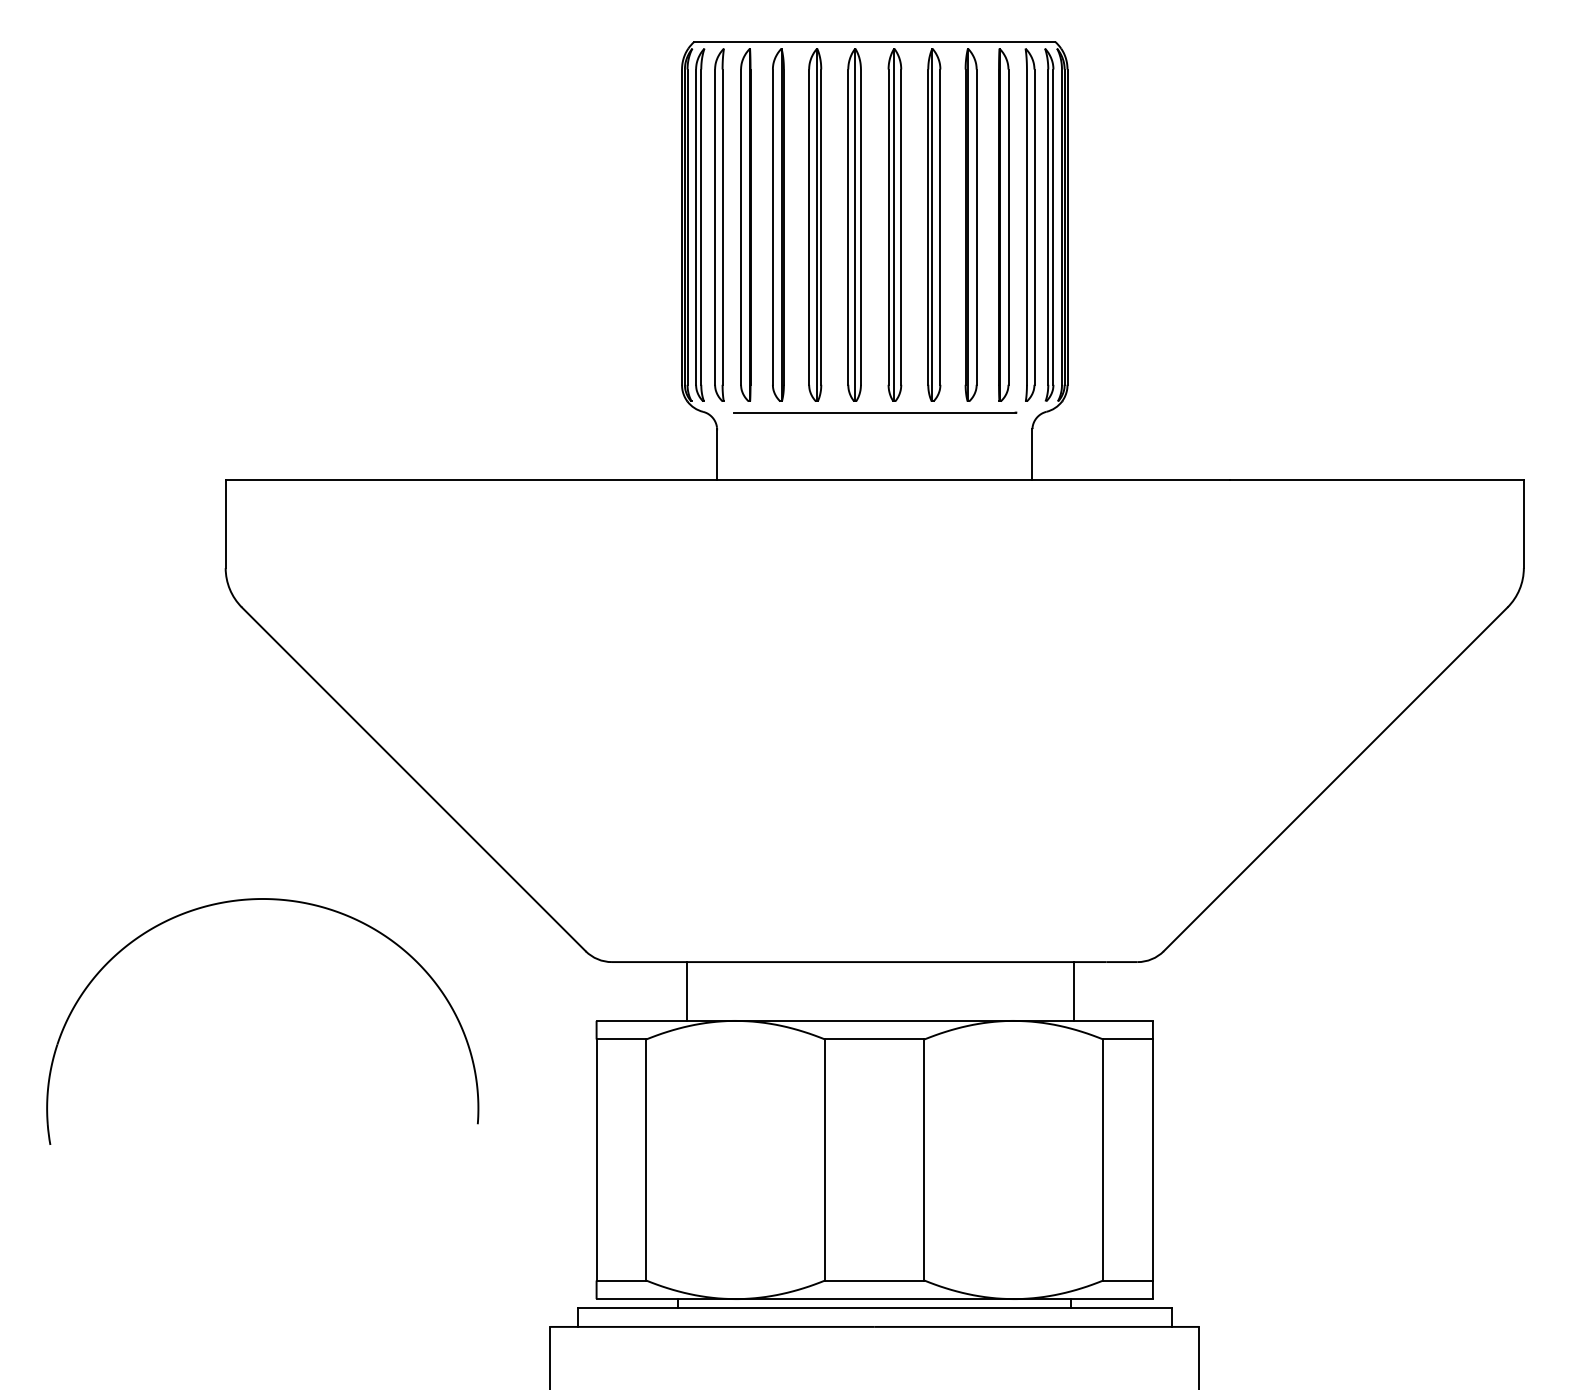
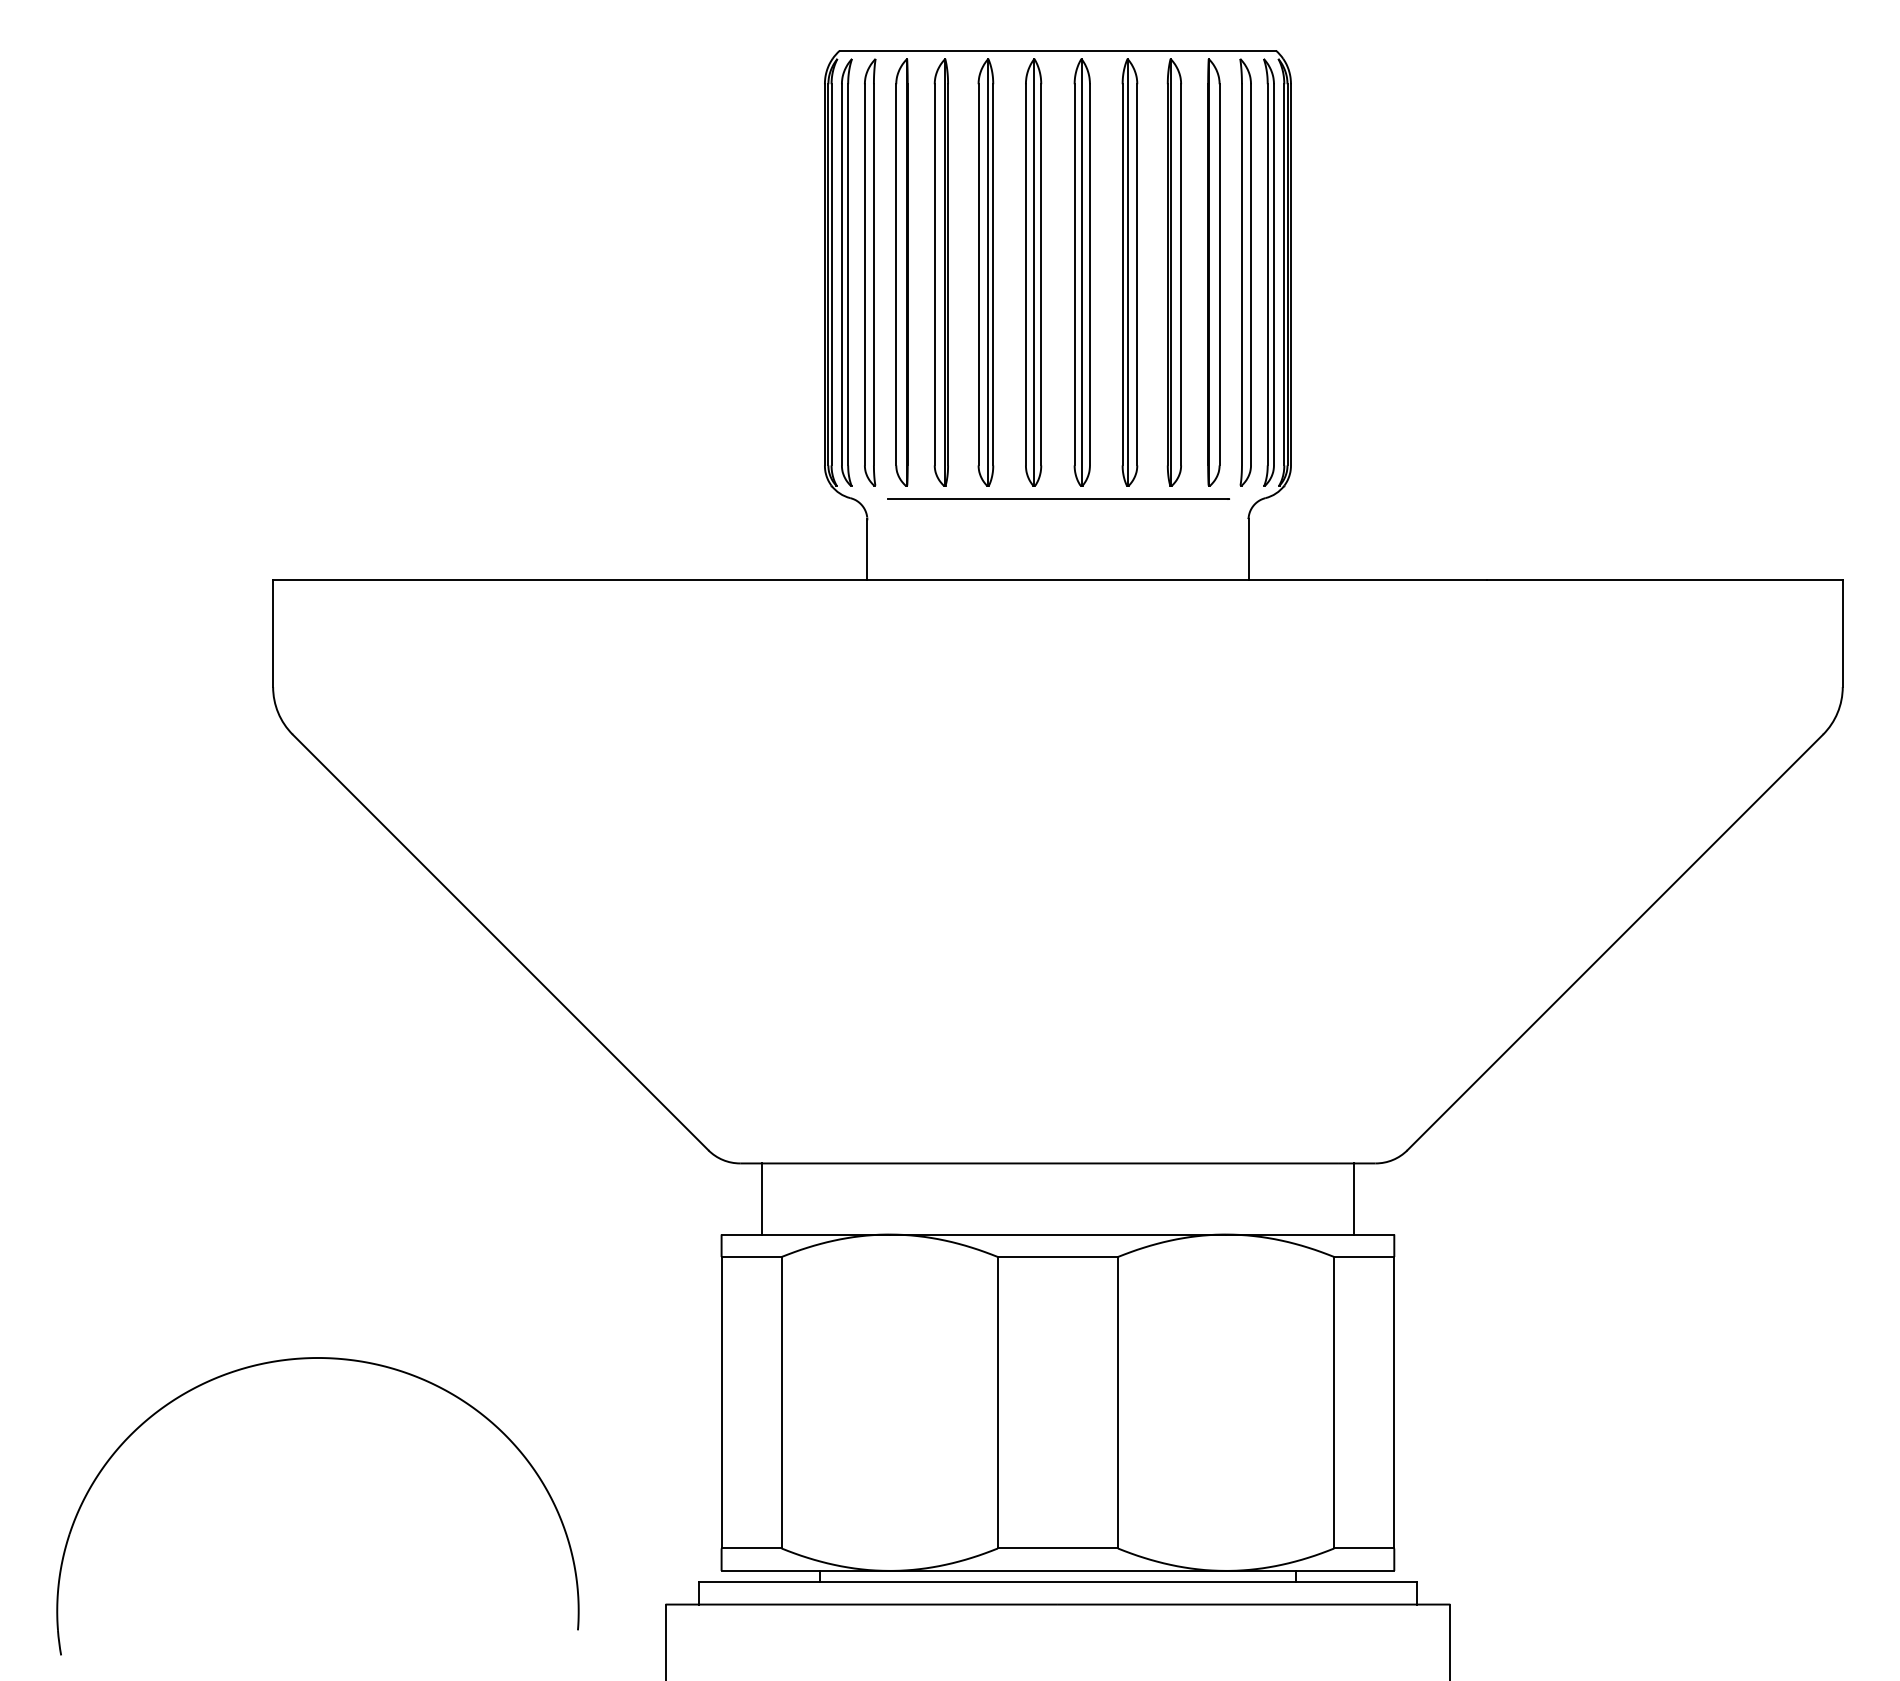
part: (254, 900) -> (307, 1359), moved
line: (686, 991) -> (761, 1198), moved
line: (1073, 991) -> (1353, 1198), moved

